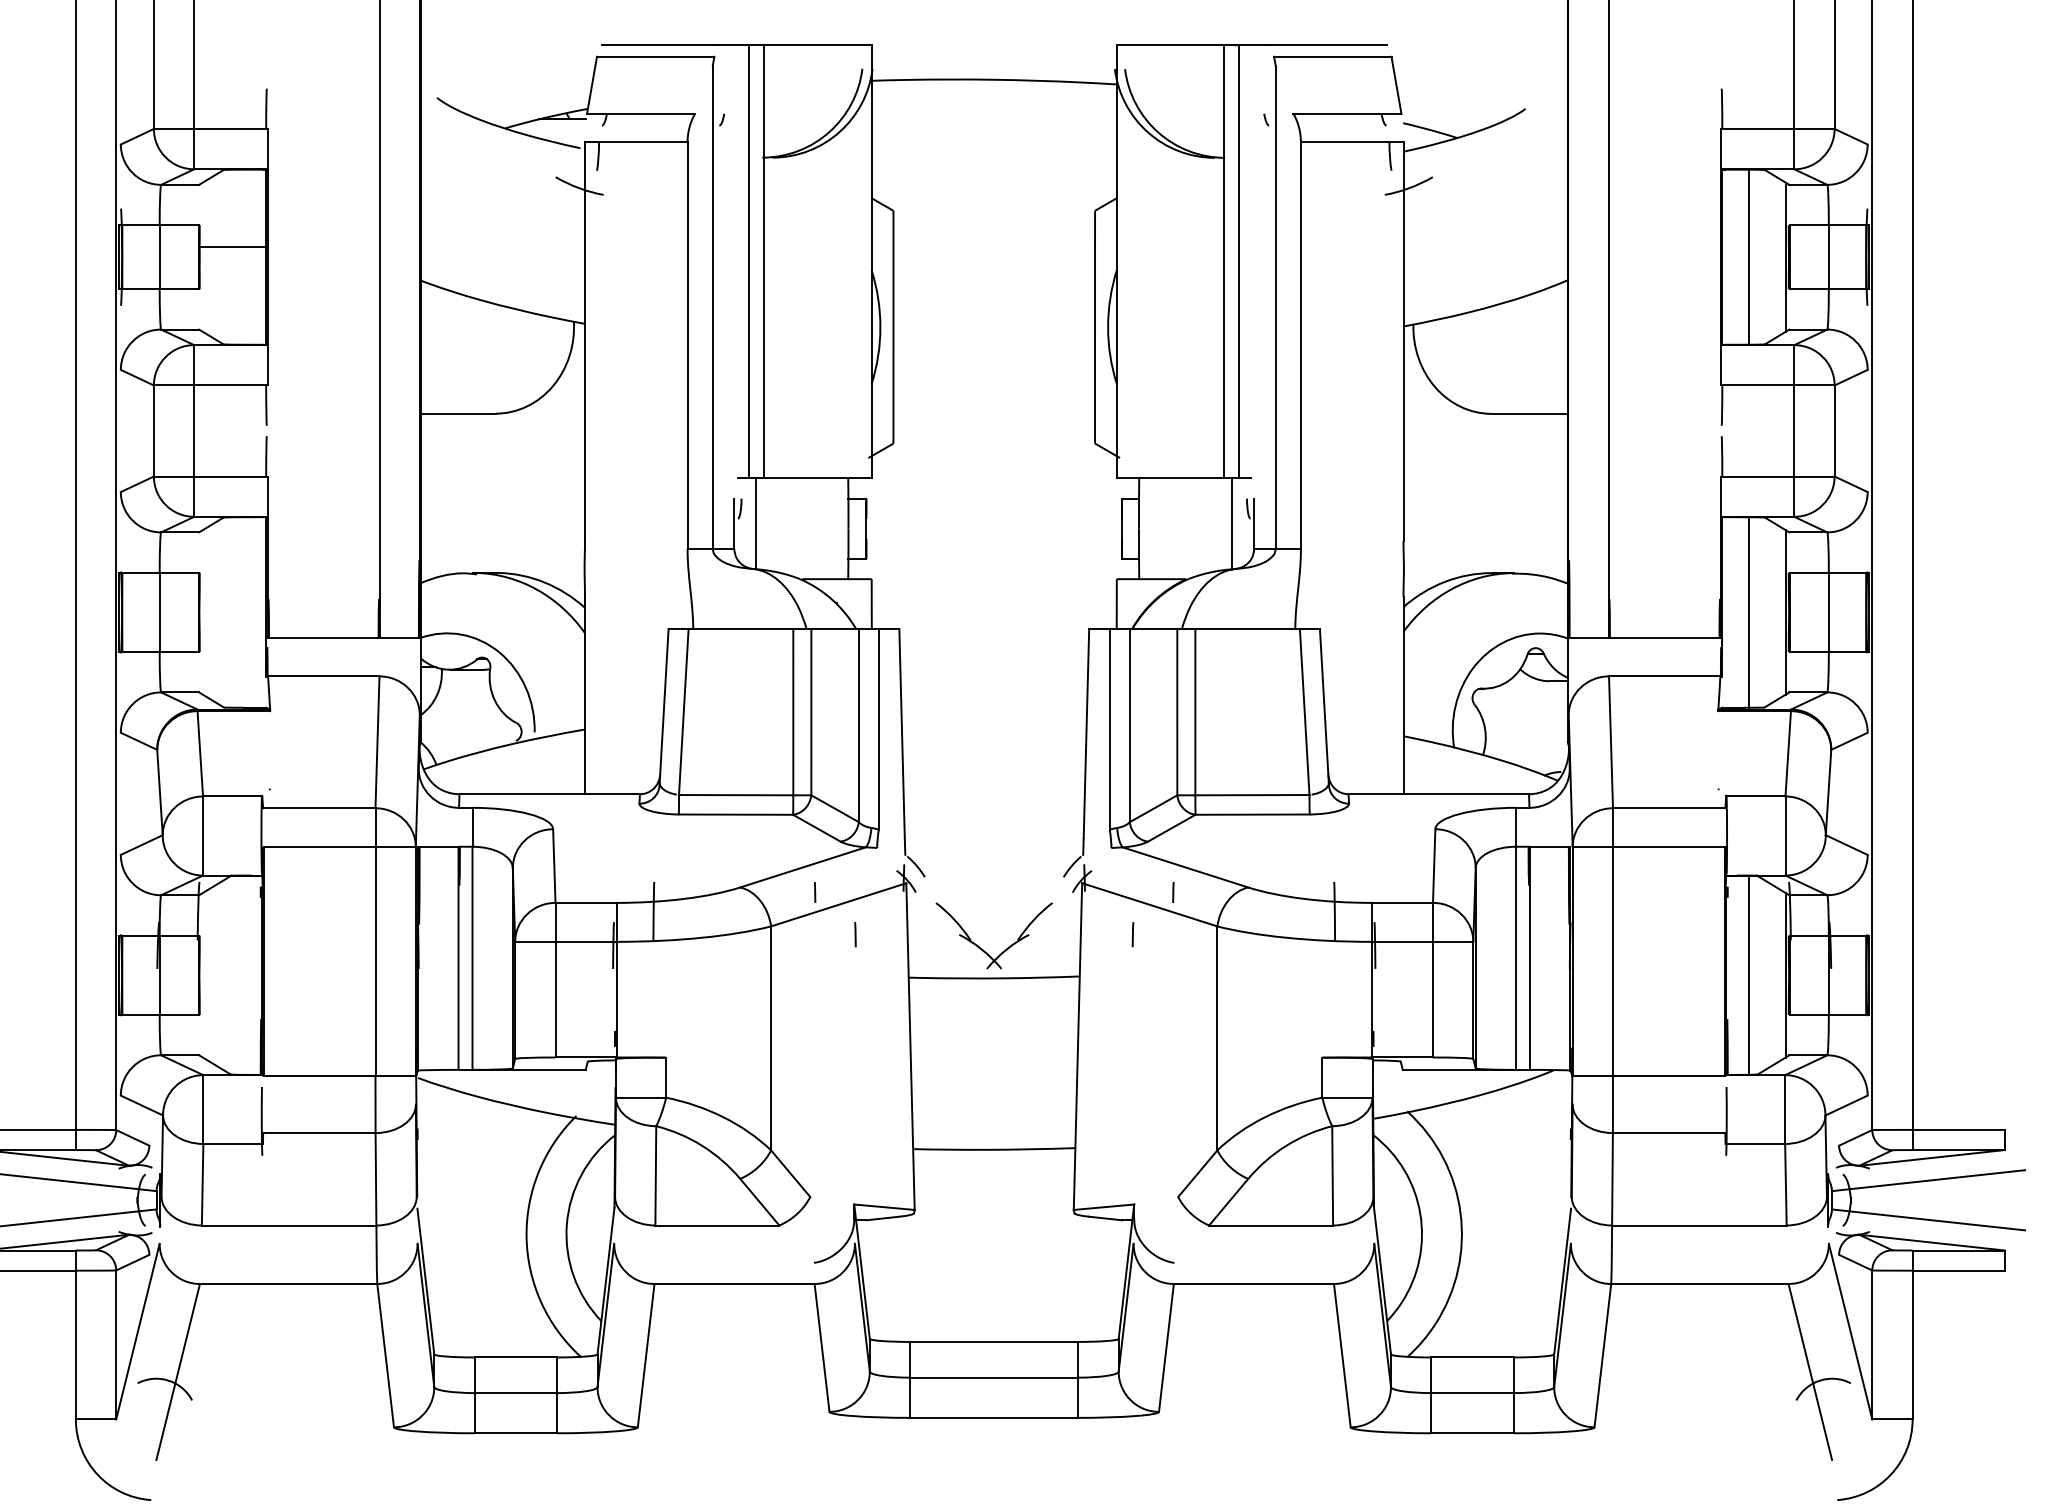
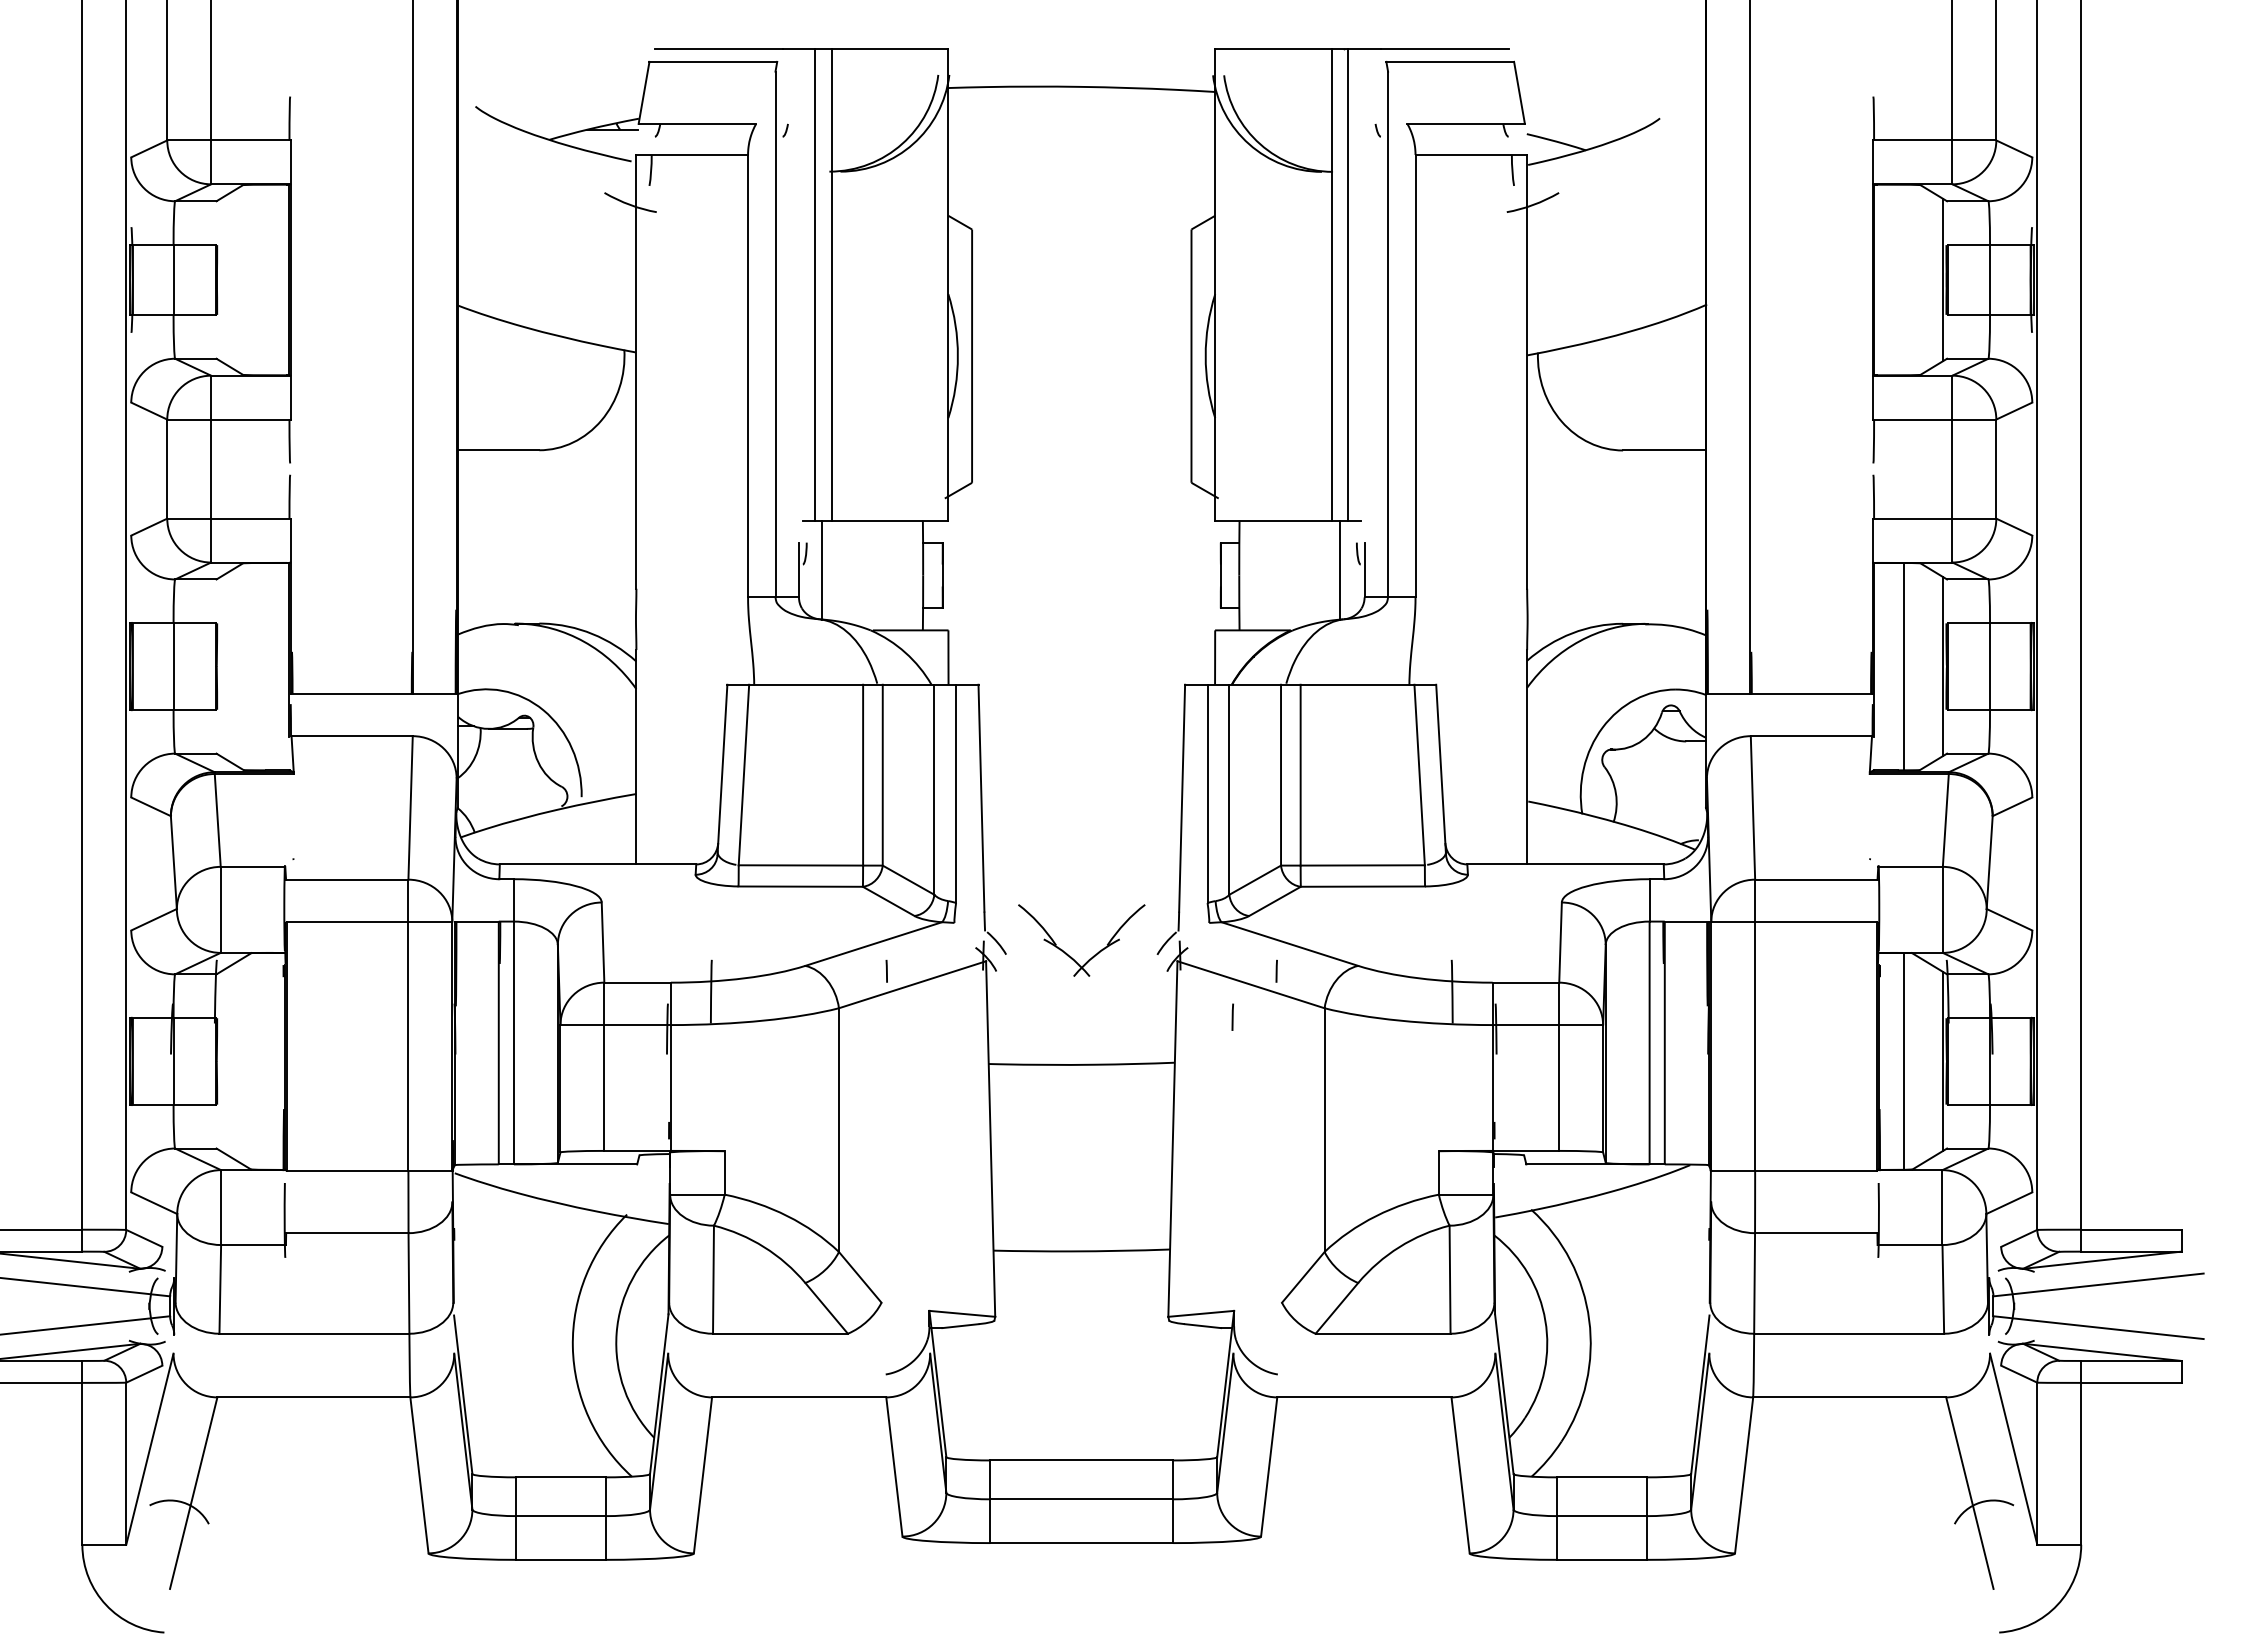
line: (232, 246) -> (252, 268), removed
line: (1749, 256) -> (1903, 279), removed
line: (855, 933) -> (930, 1016), removed
part: (984, 950) -> (1071, 956), moved

